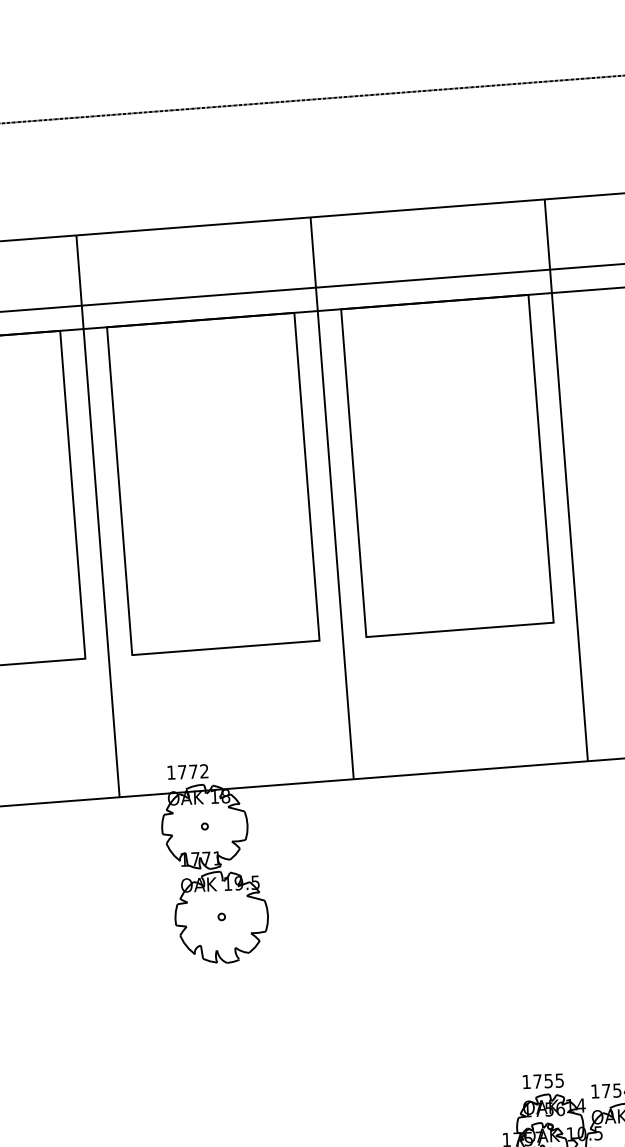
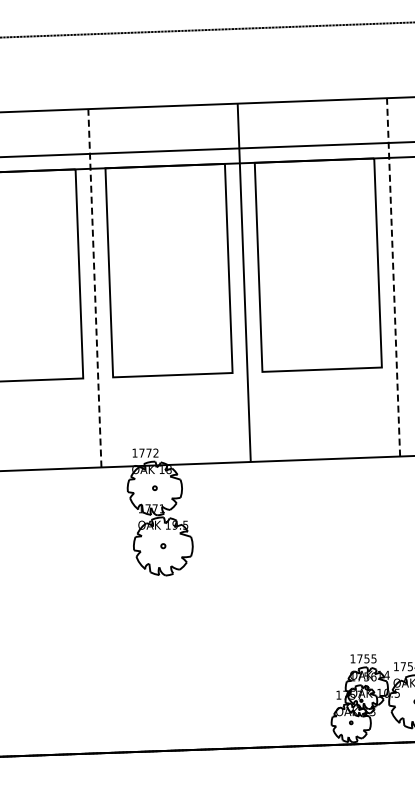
line: (566, 479) -> (393, 276), solid -> dashed
line: (97, 515) -> (94, 287), solid -> dashed

